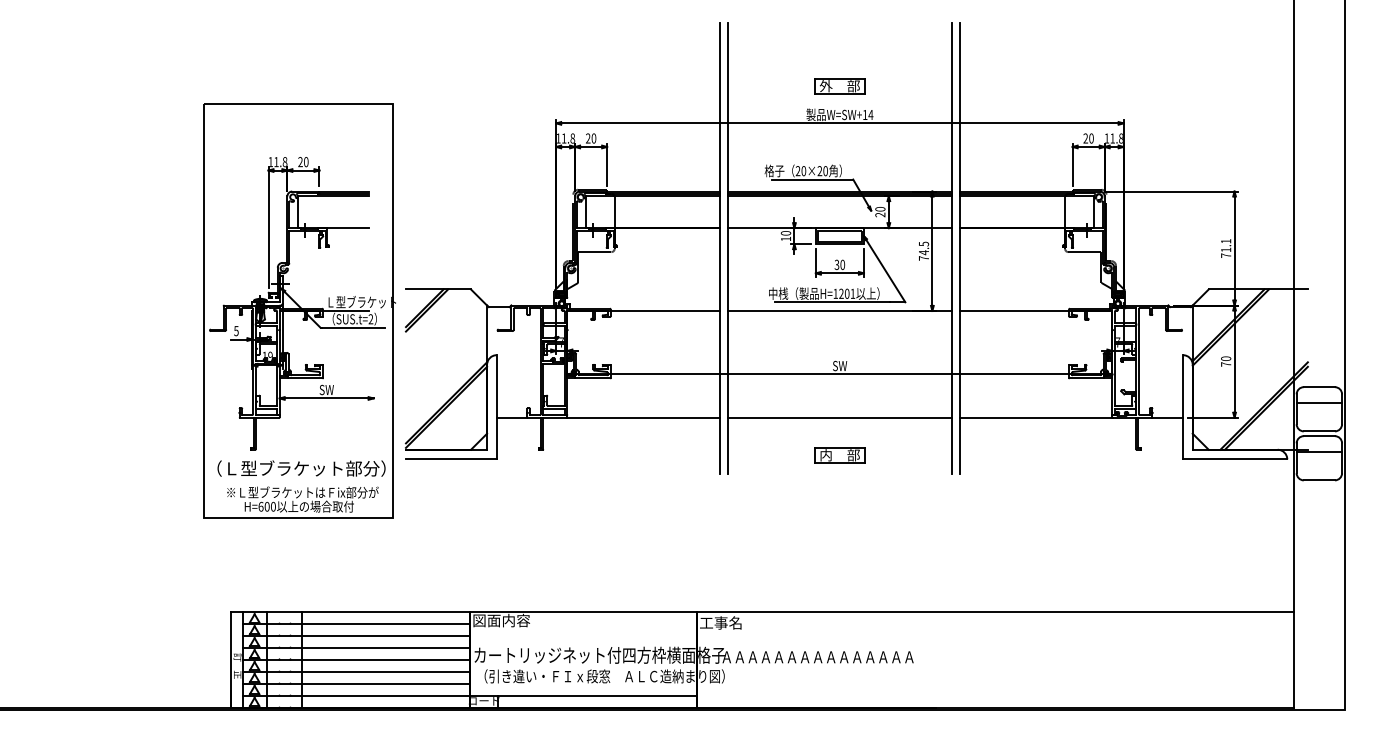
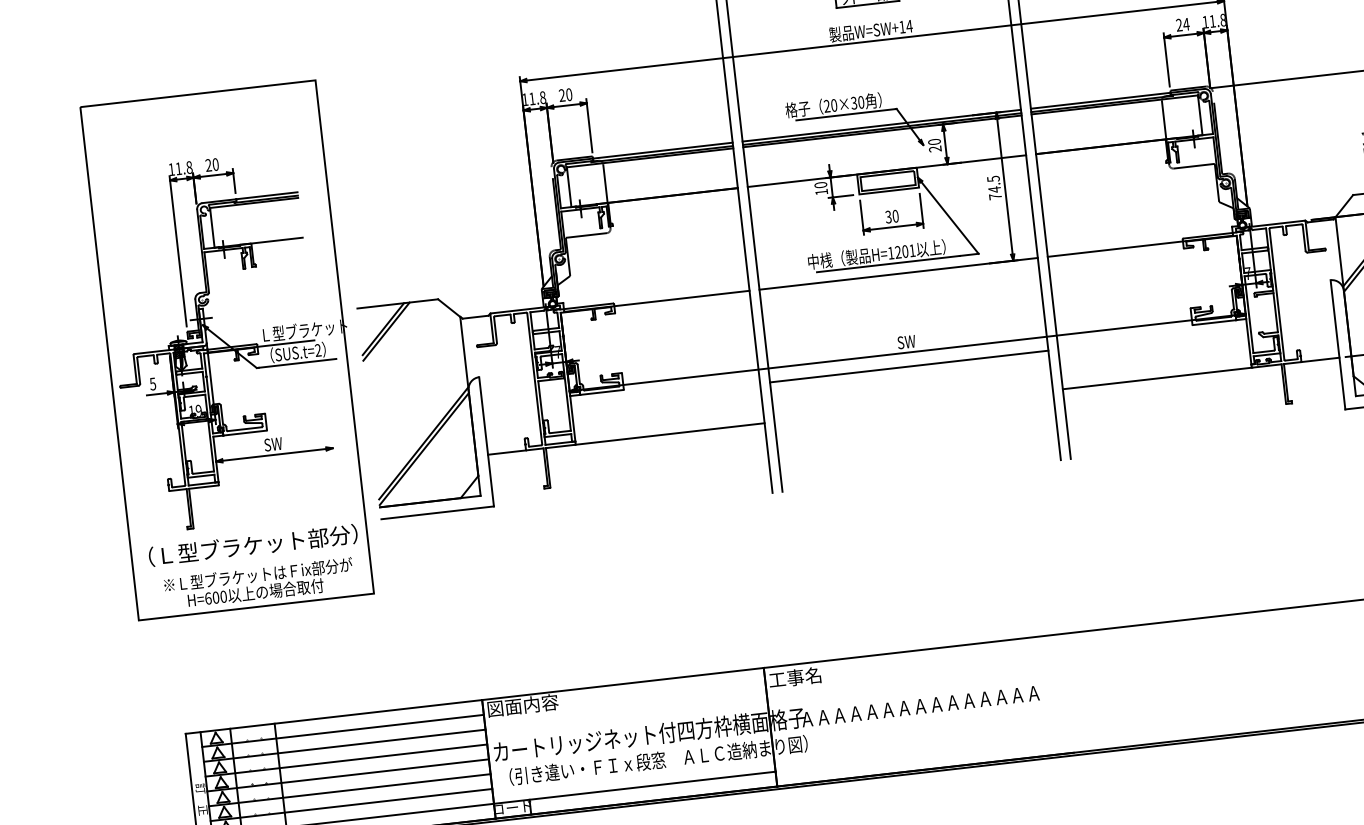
text: (1091, 138) -> (1186, 24), 20 -> 24
text: (819, 171) -> (853, 103), 20×20 -> 20×30
line: (839, 417) -> (908, 366), moved
part: (839, 455) -> (918, 453), removed

